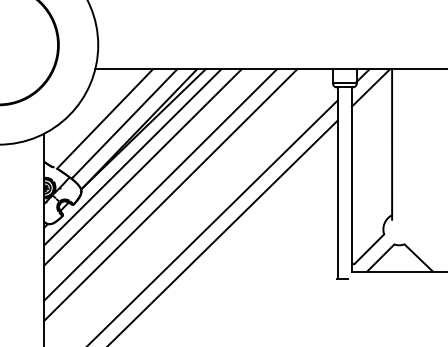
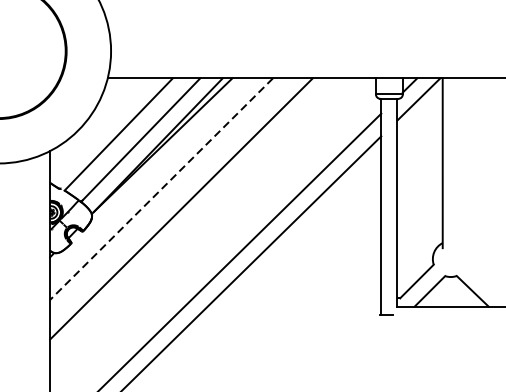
line: (132, 157) -> (149, 177), removed
line: (142, 167) -> (161, 189), solid -> dashed
line: (170, 194) -> (192, 219), removed

